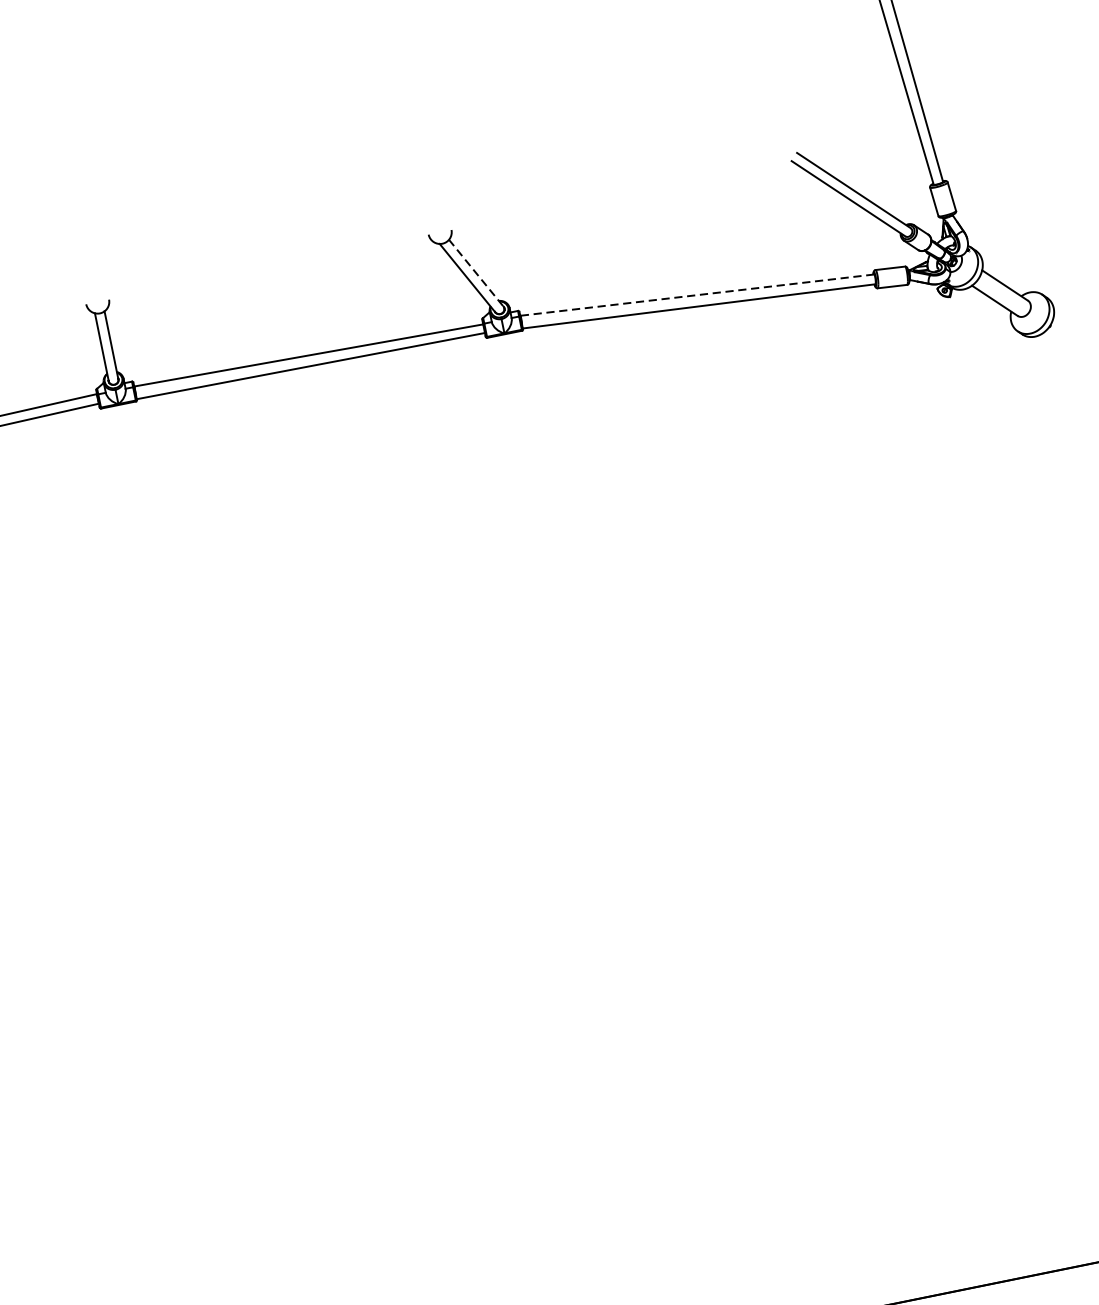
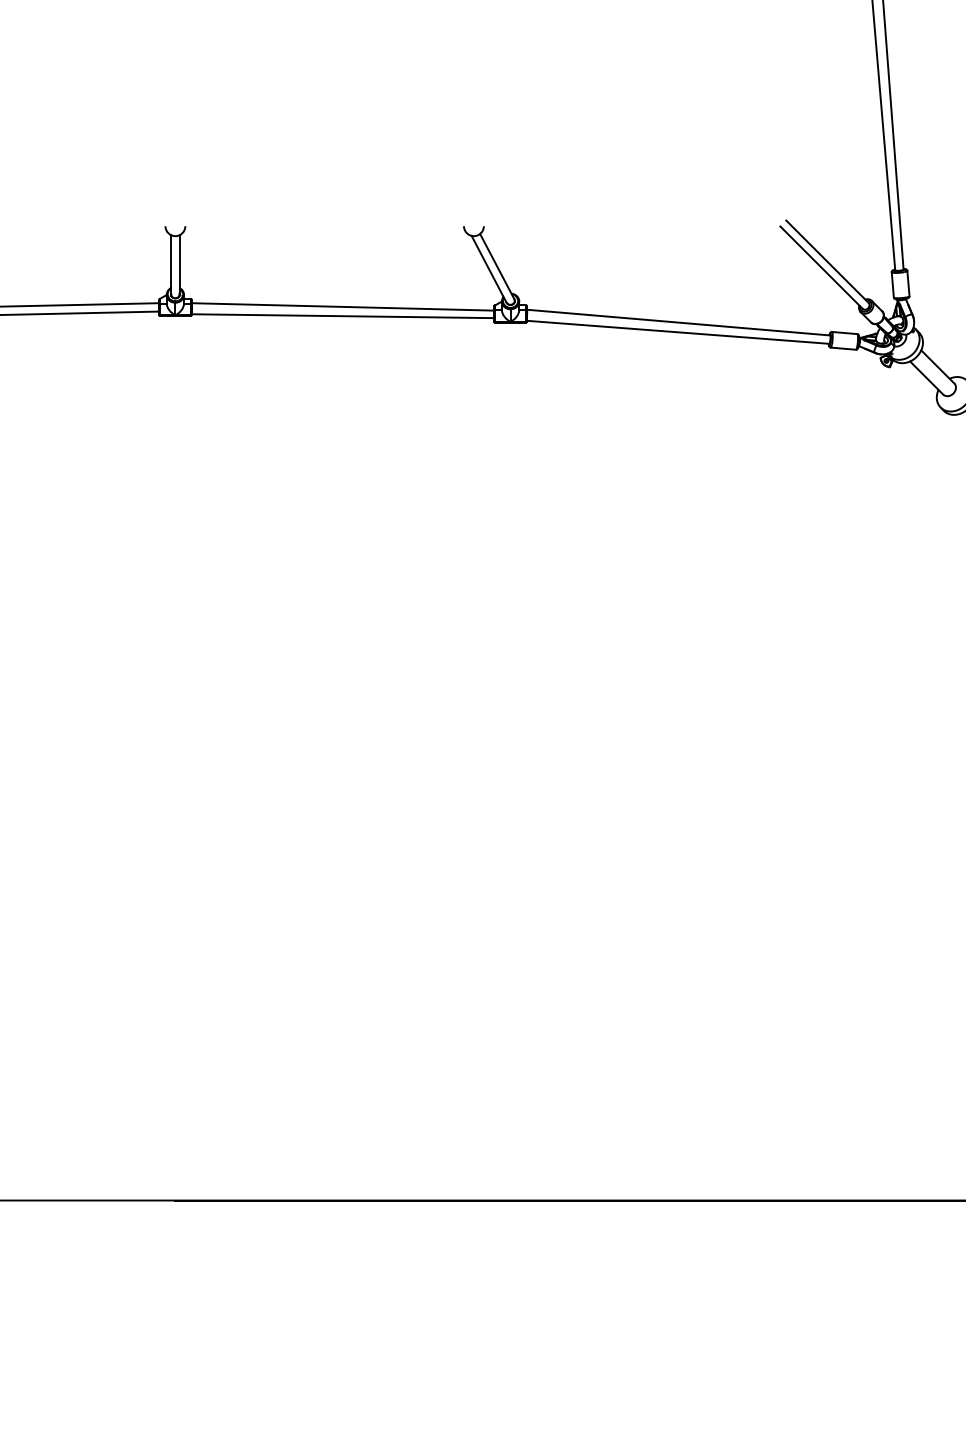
line: (475, 272) -> (496, 265), dashed -> solid
line: (697, 295) -> (678, 322), dashed -> solid

